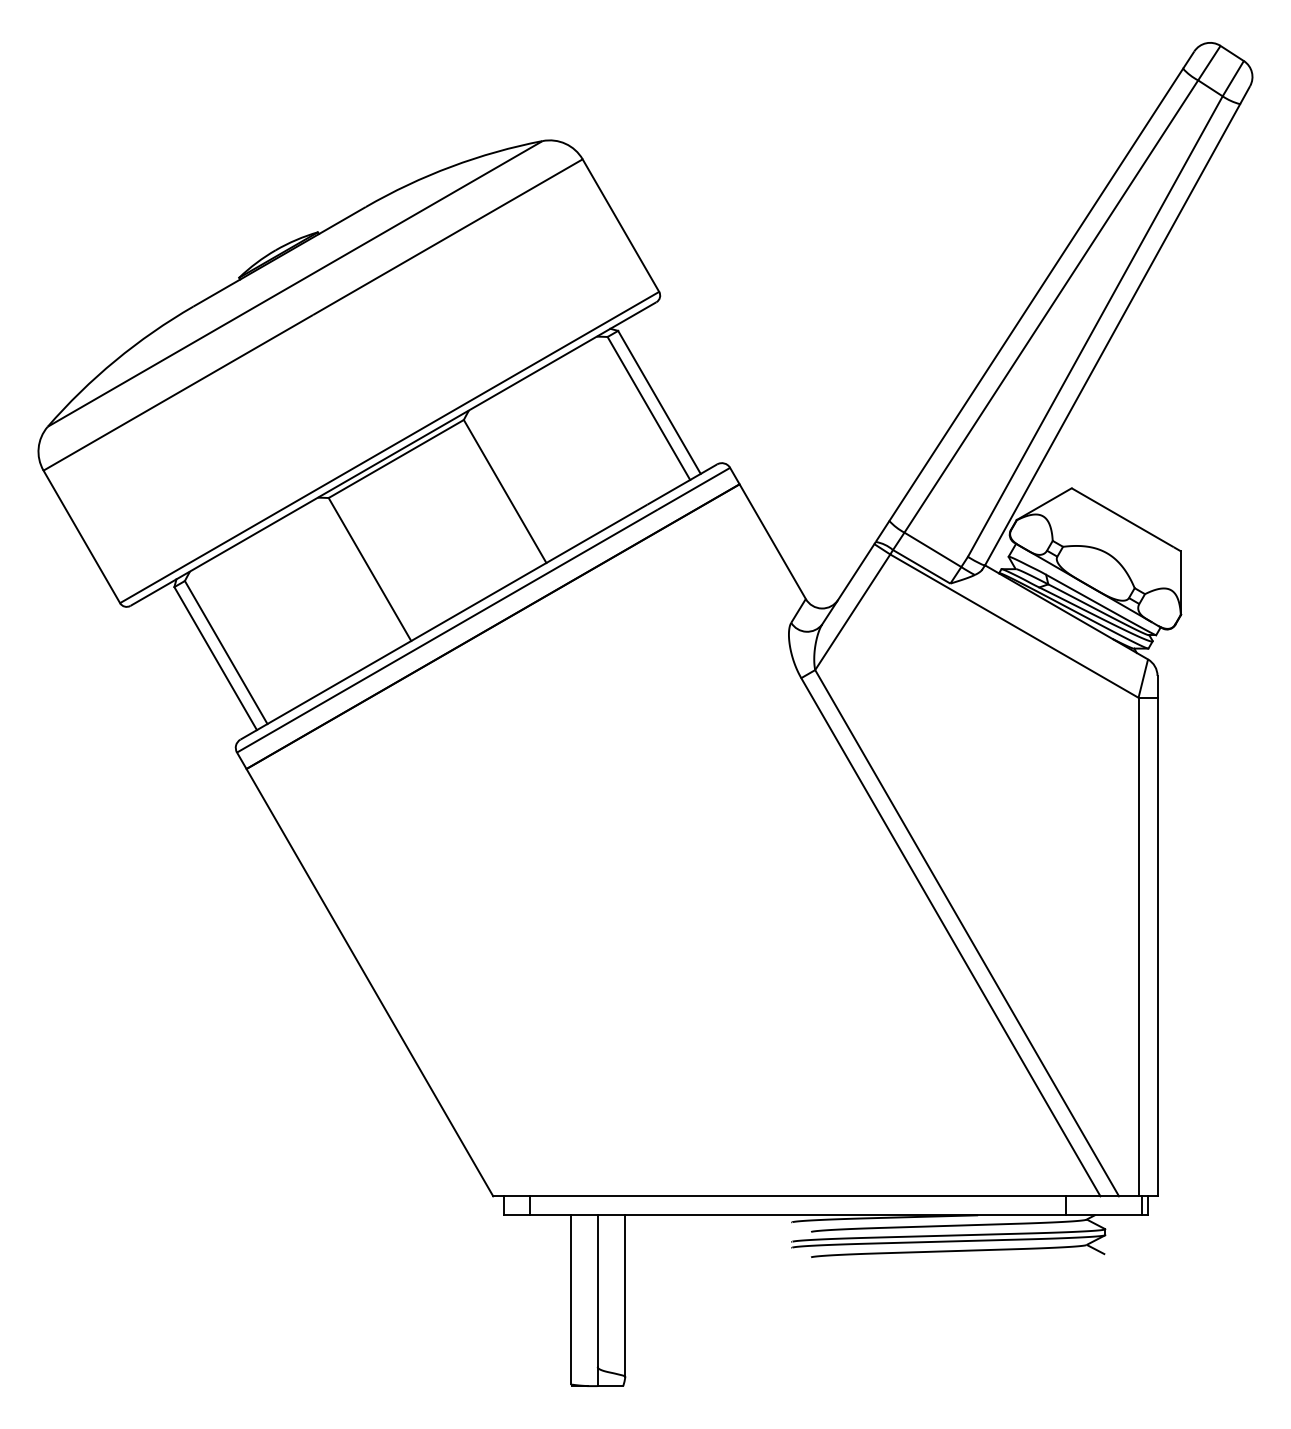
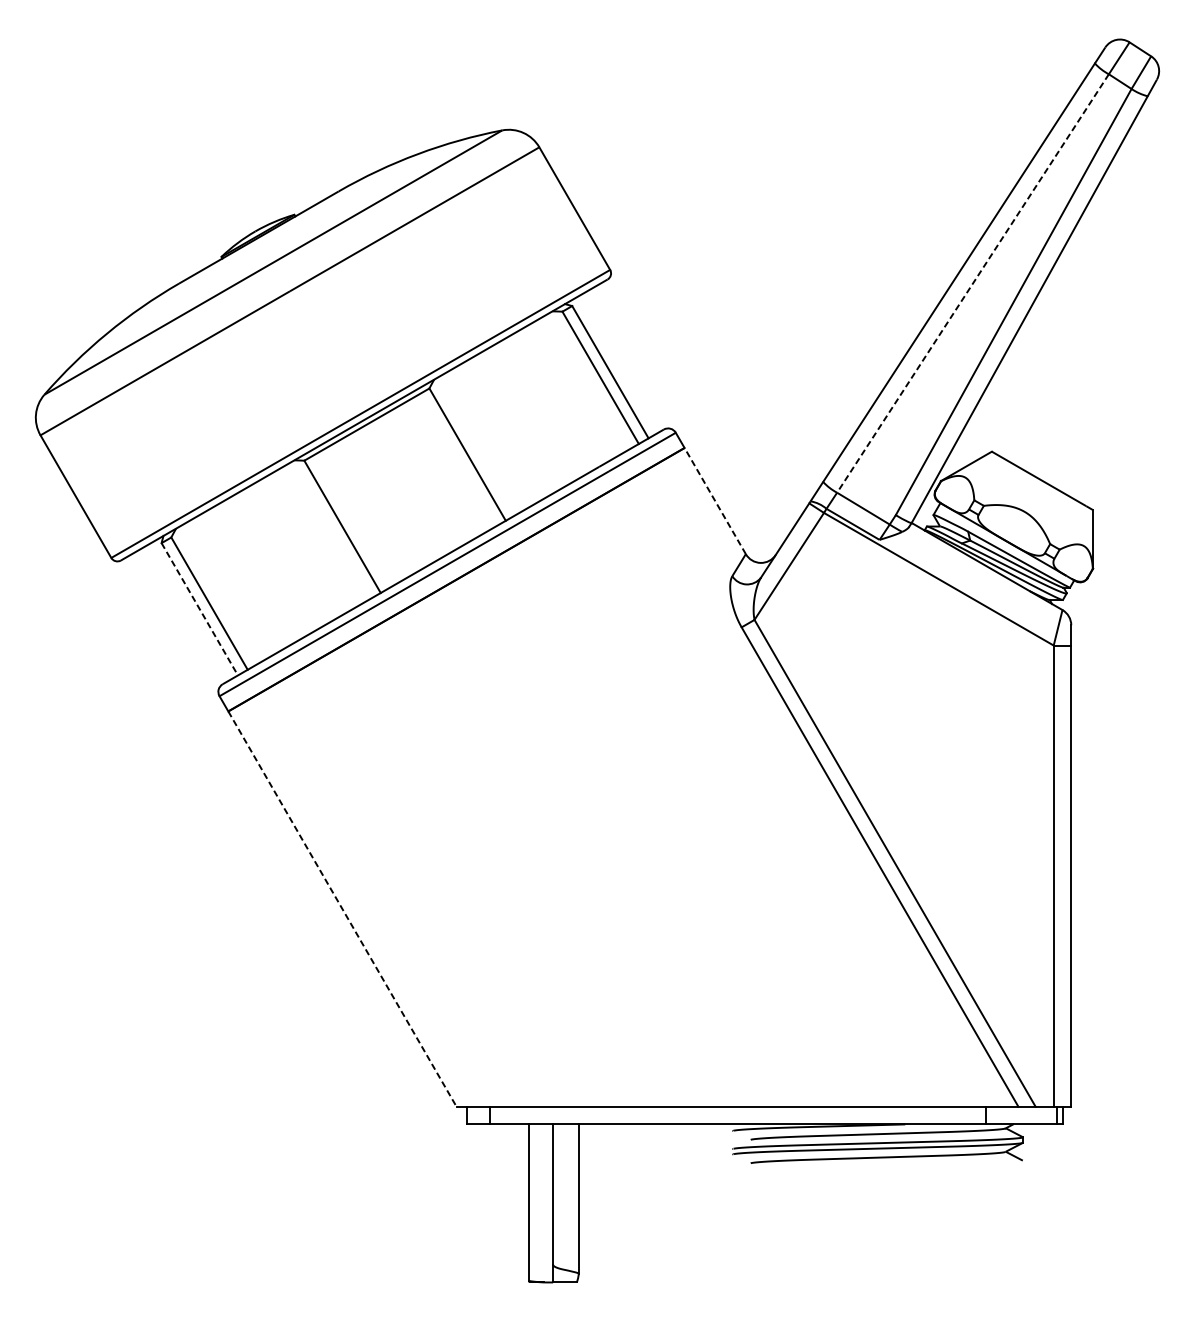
line: (1051, 306) -> (973, 283), solid -> dashed
line: (772, 541) -> (715, 500), solid -> dashed
line: (215, 658) -> (199, 609), solid -> dashed
line: (369, 982) -> (342, 908), solid -> dashed

